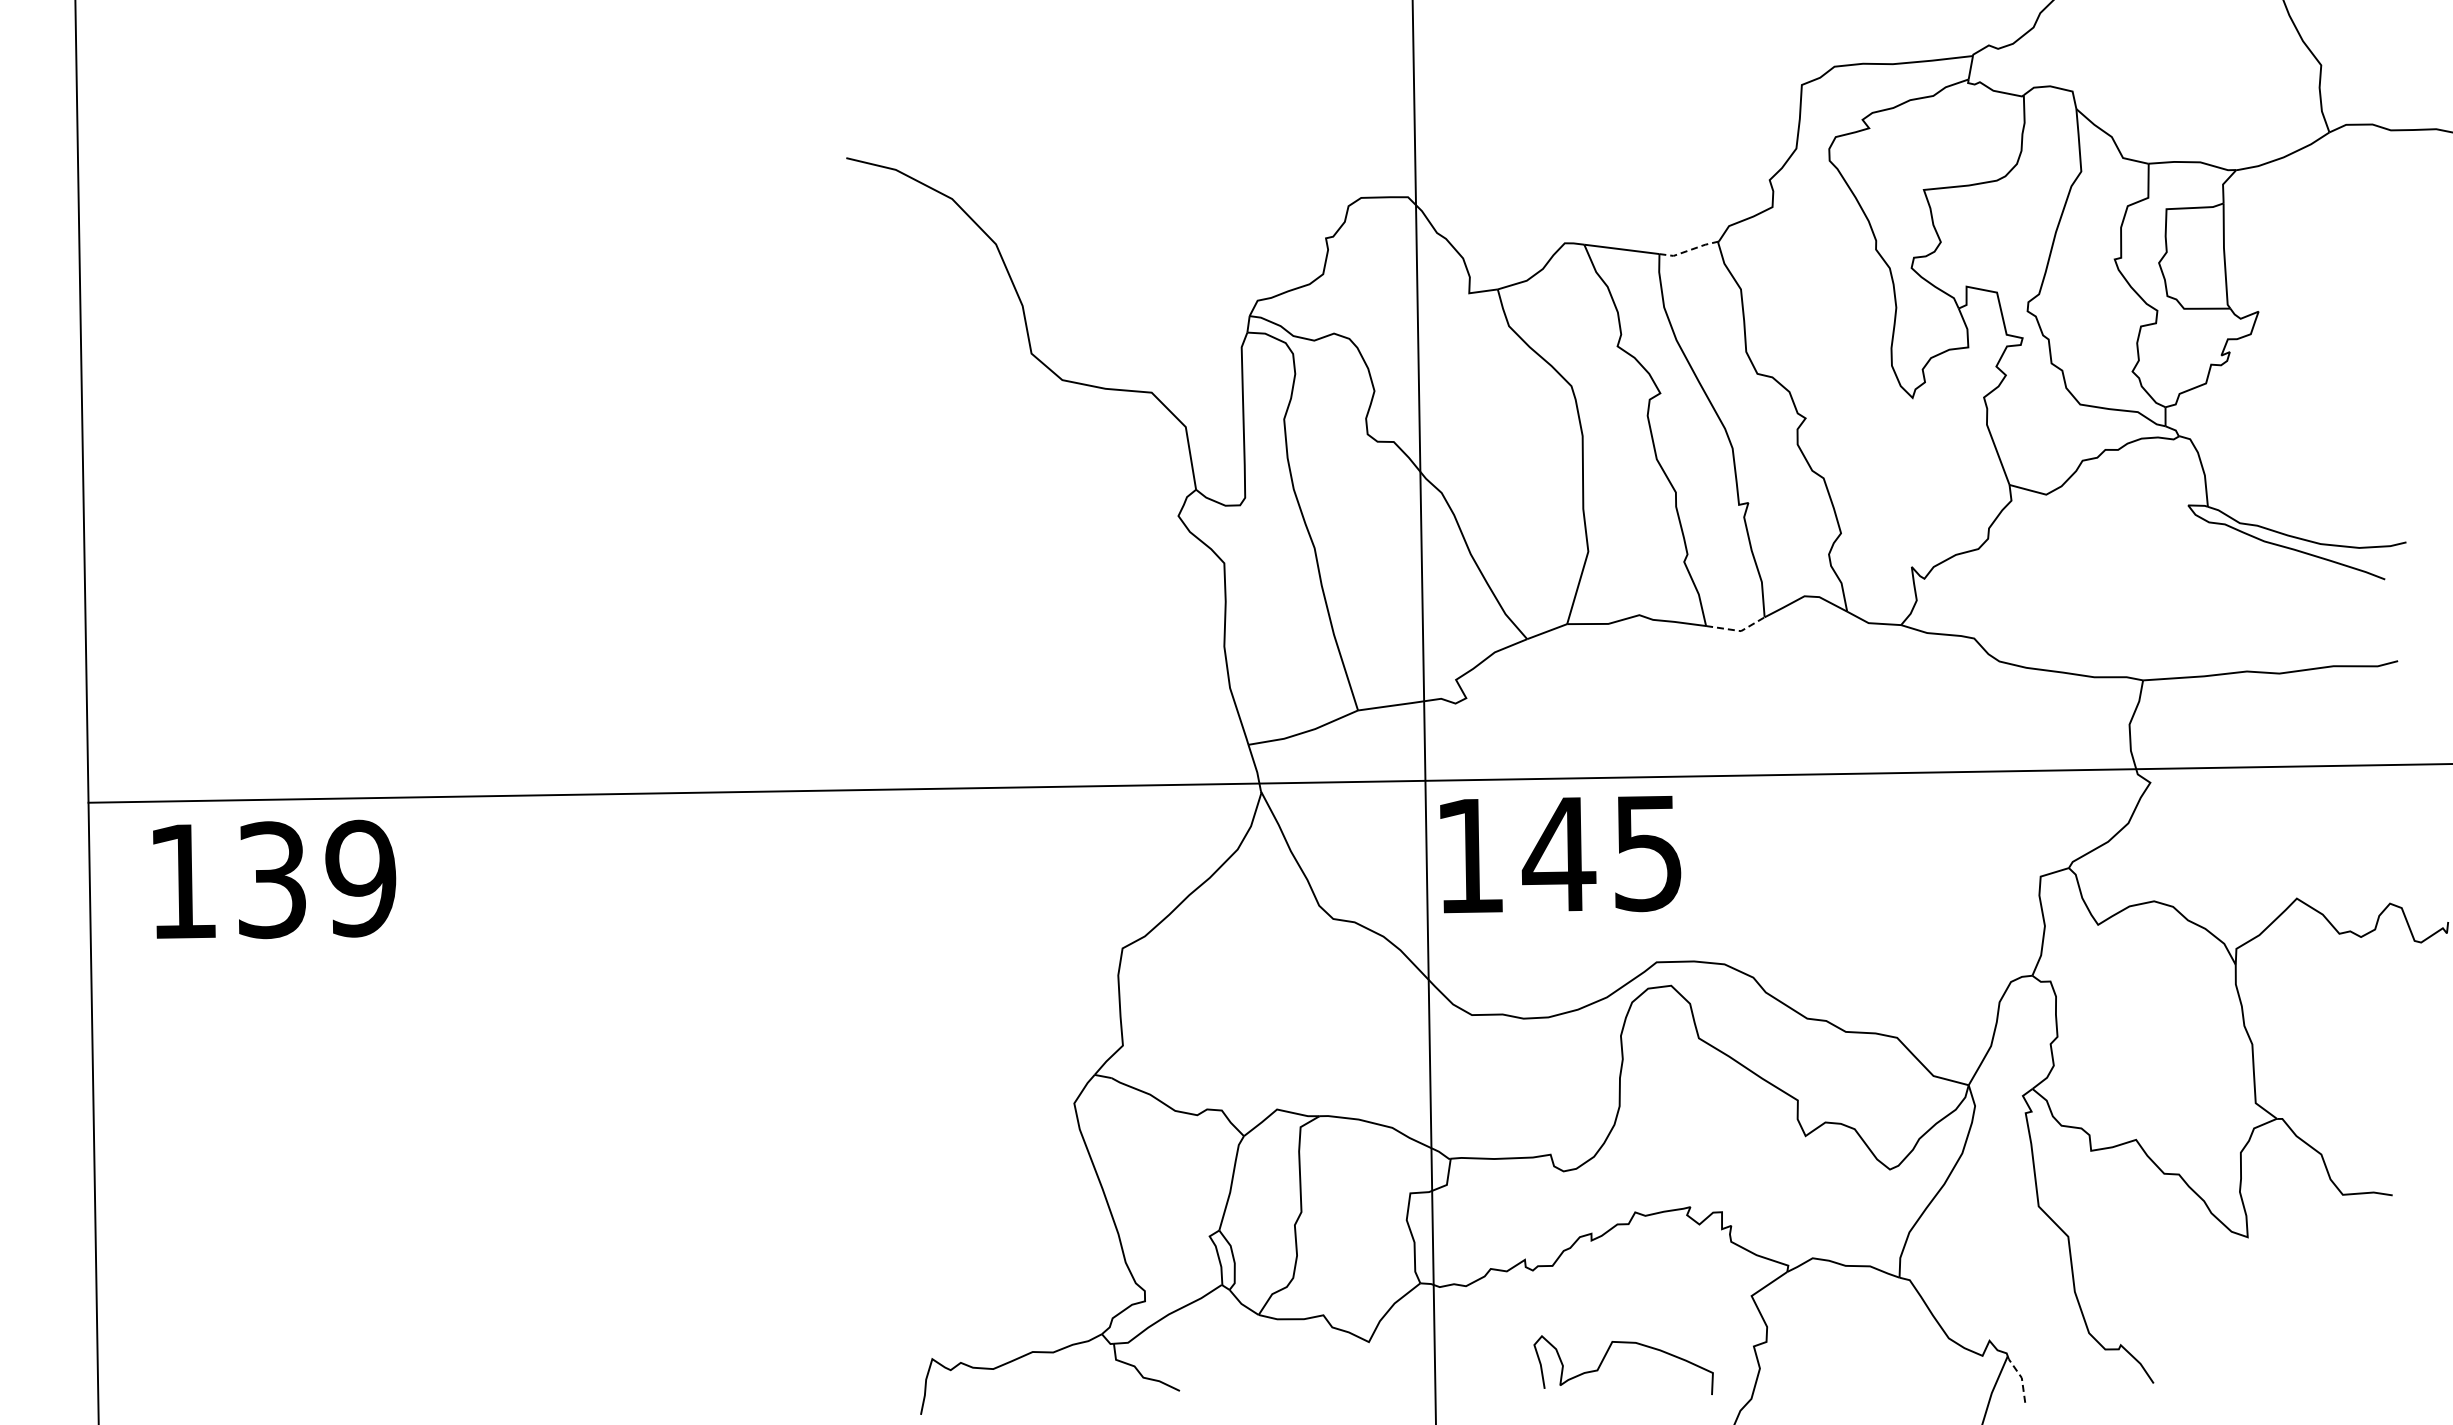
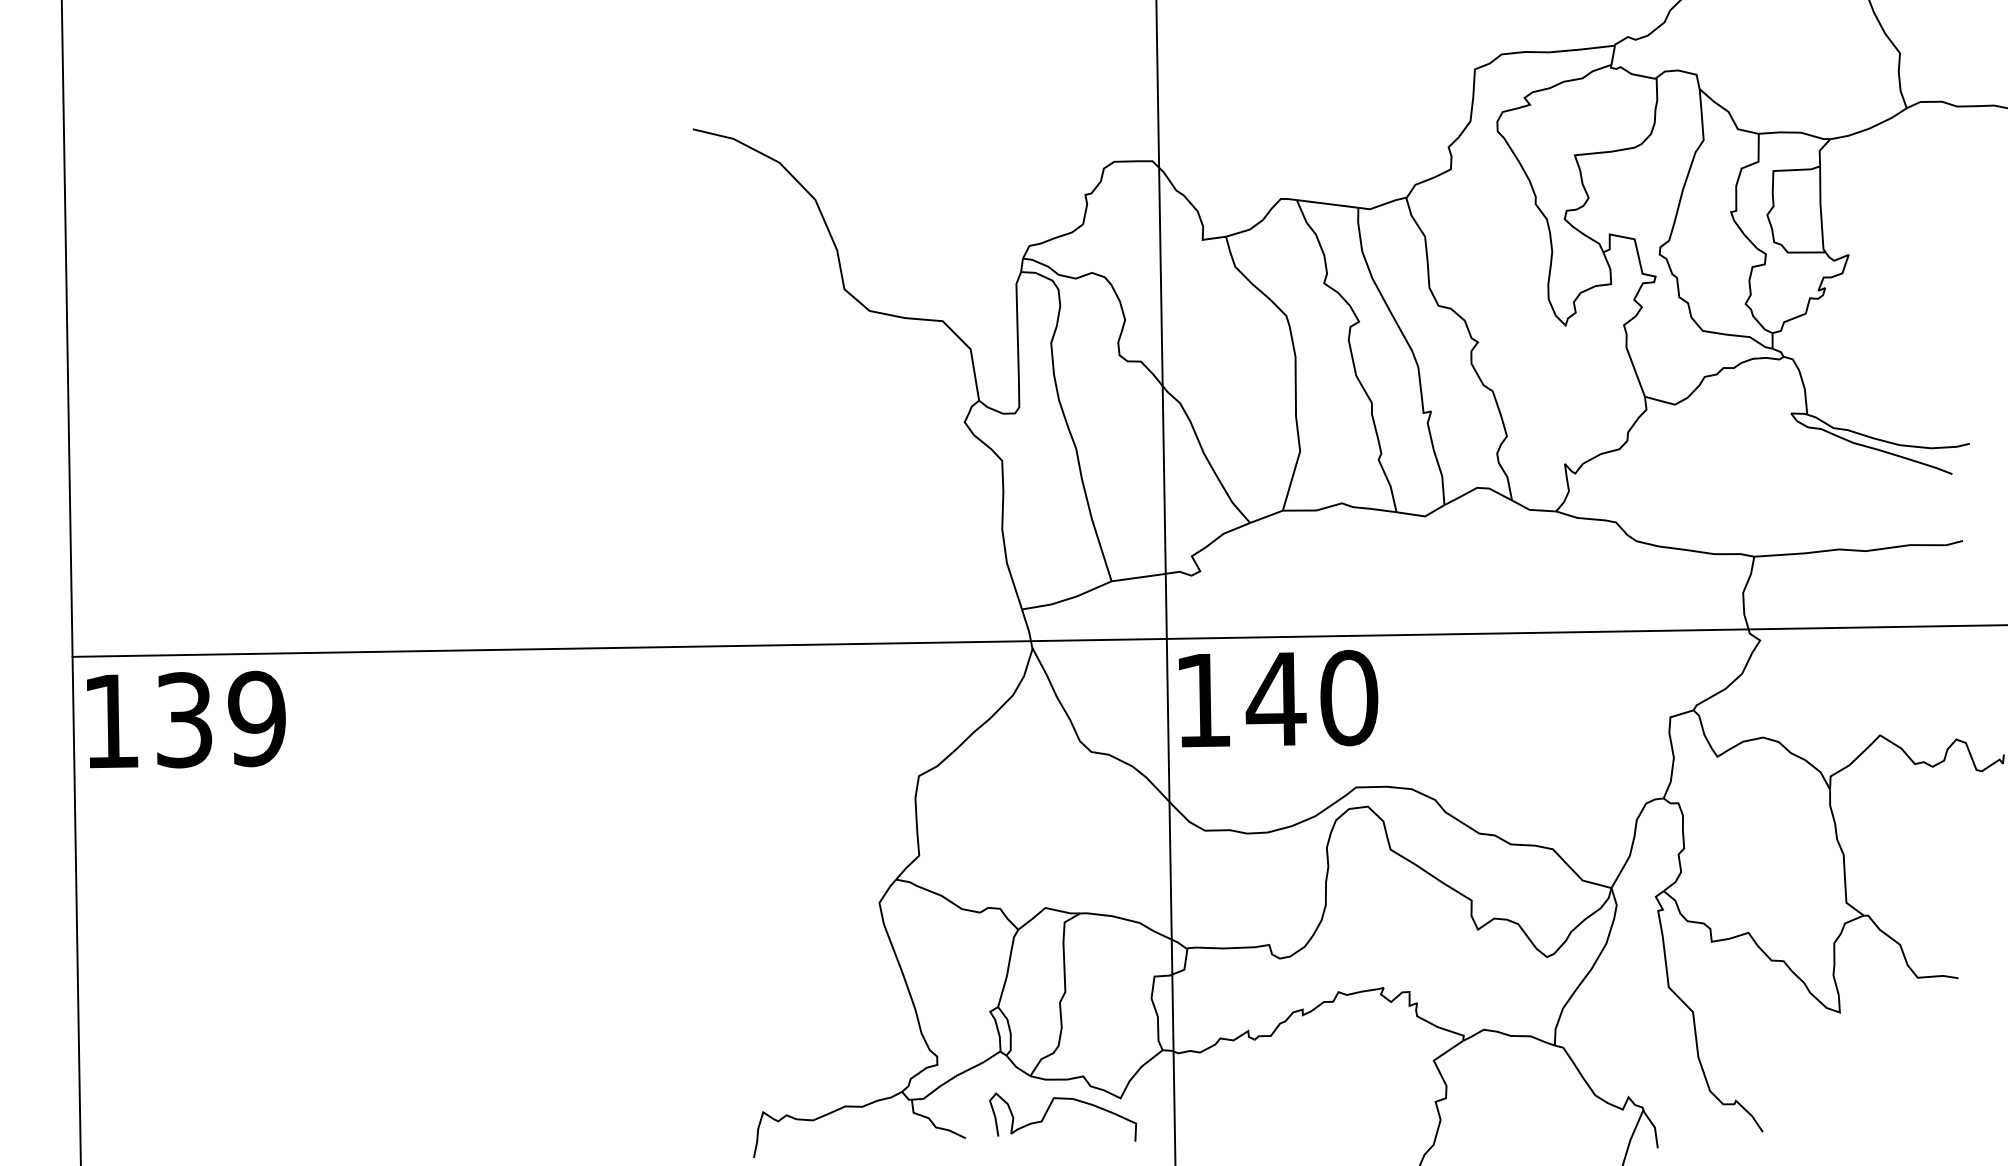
line: (1689, 250) -> (1382, 204), dashed -> solid
line: (1738, 630) -> (1423, 515), dashed -> solid
text: (1648, 853) -> (1349, 698), 145 -> 140
text: (274, 879) -> (186, 719), moved
curve: (1606, 1355) -> (1049, 1109), moved
line: (2021, 1377) -> (1654, 1127), dashed -> solid

